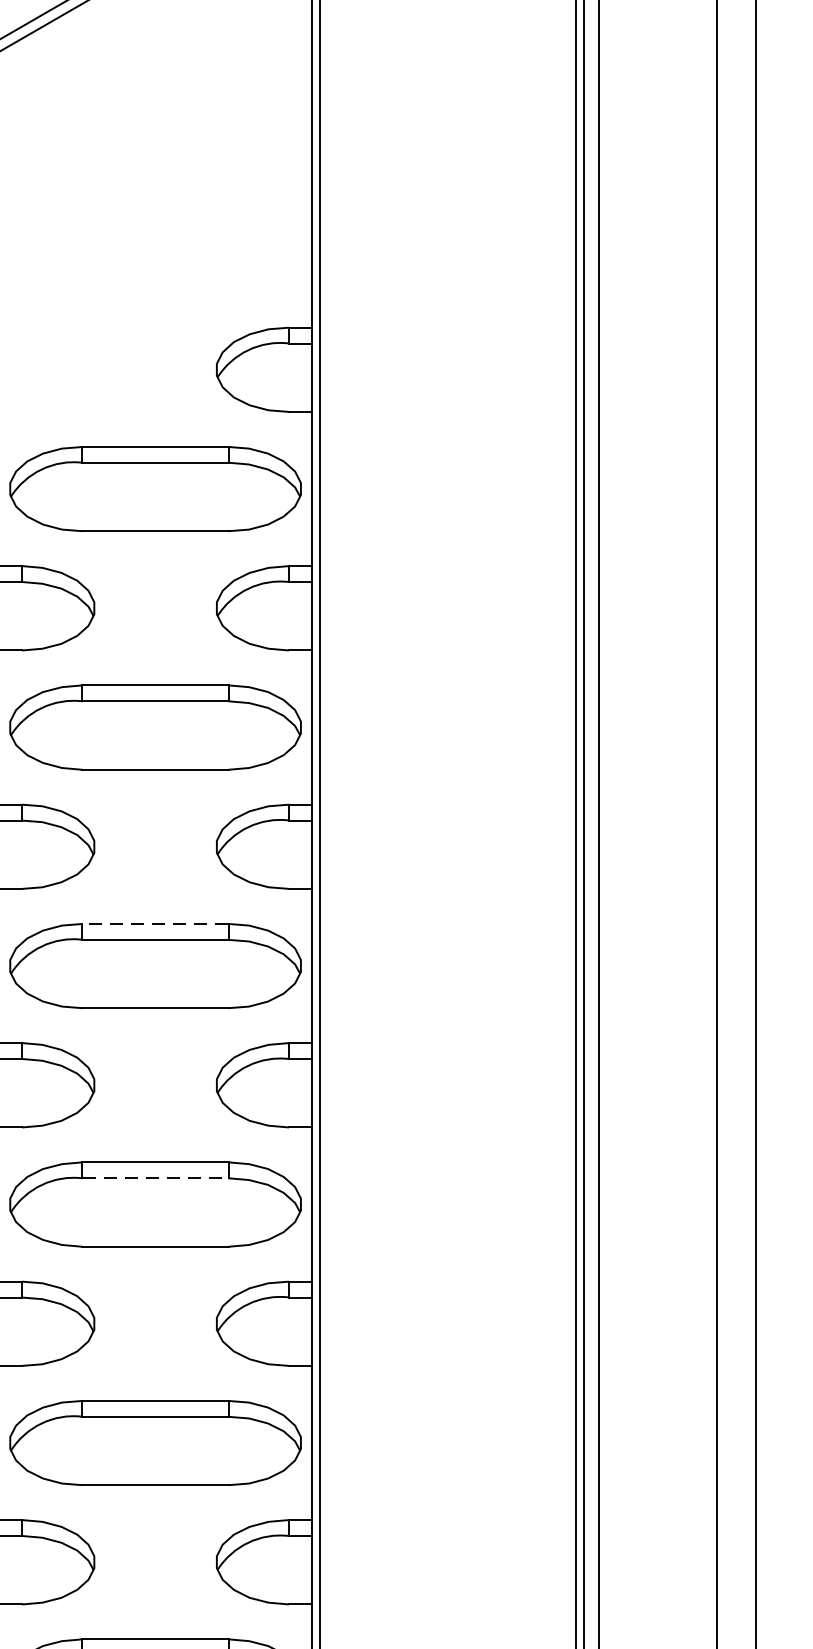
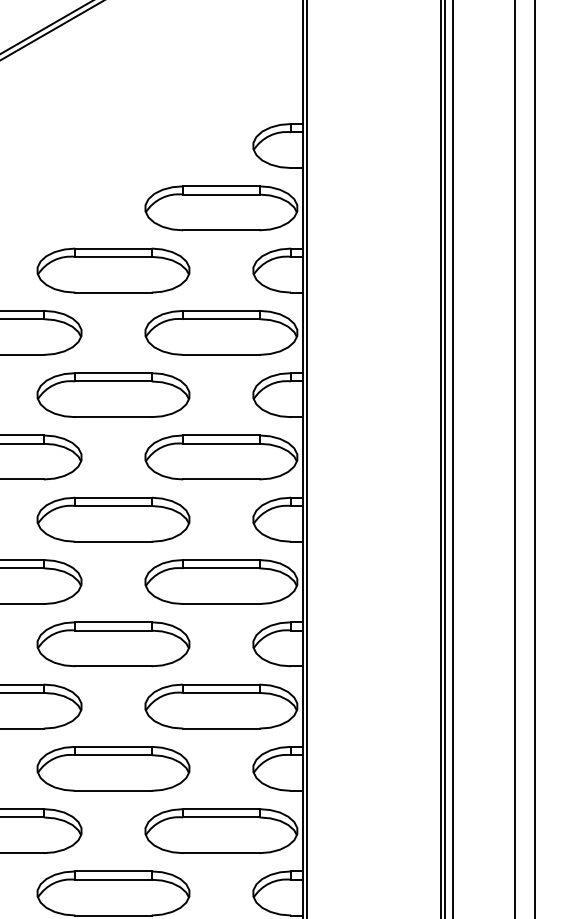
line: (153, 924) -> (220, 435), dashed -> solid
line: (155, 1178) -> (221, 568), dashed -> solid

